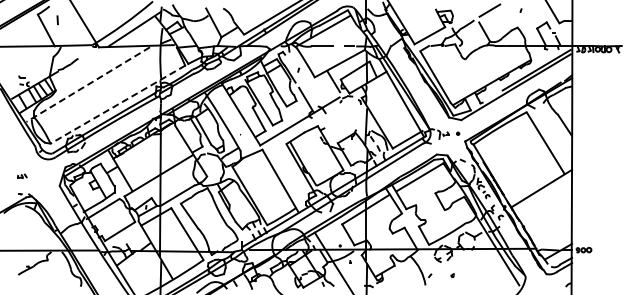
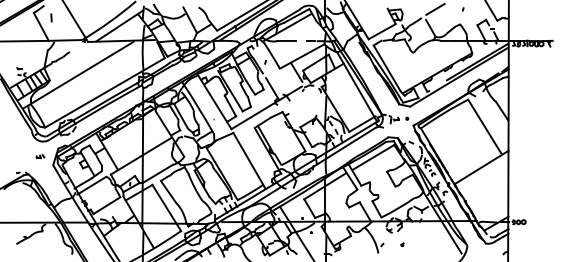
line: (87, 84) -> (77, 75), dashed -> solid
line: (117, 104) -> (104, 92), dashed -> solid
part: (22, 175) -> (40, 155), moved

